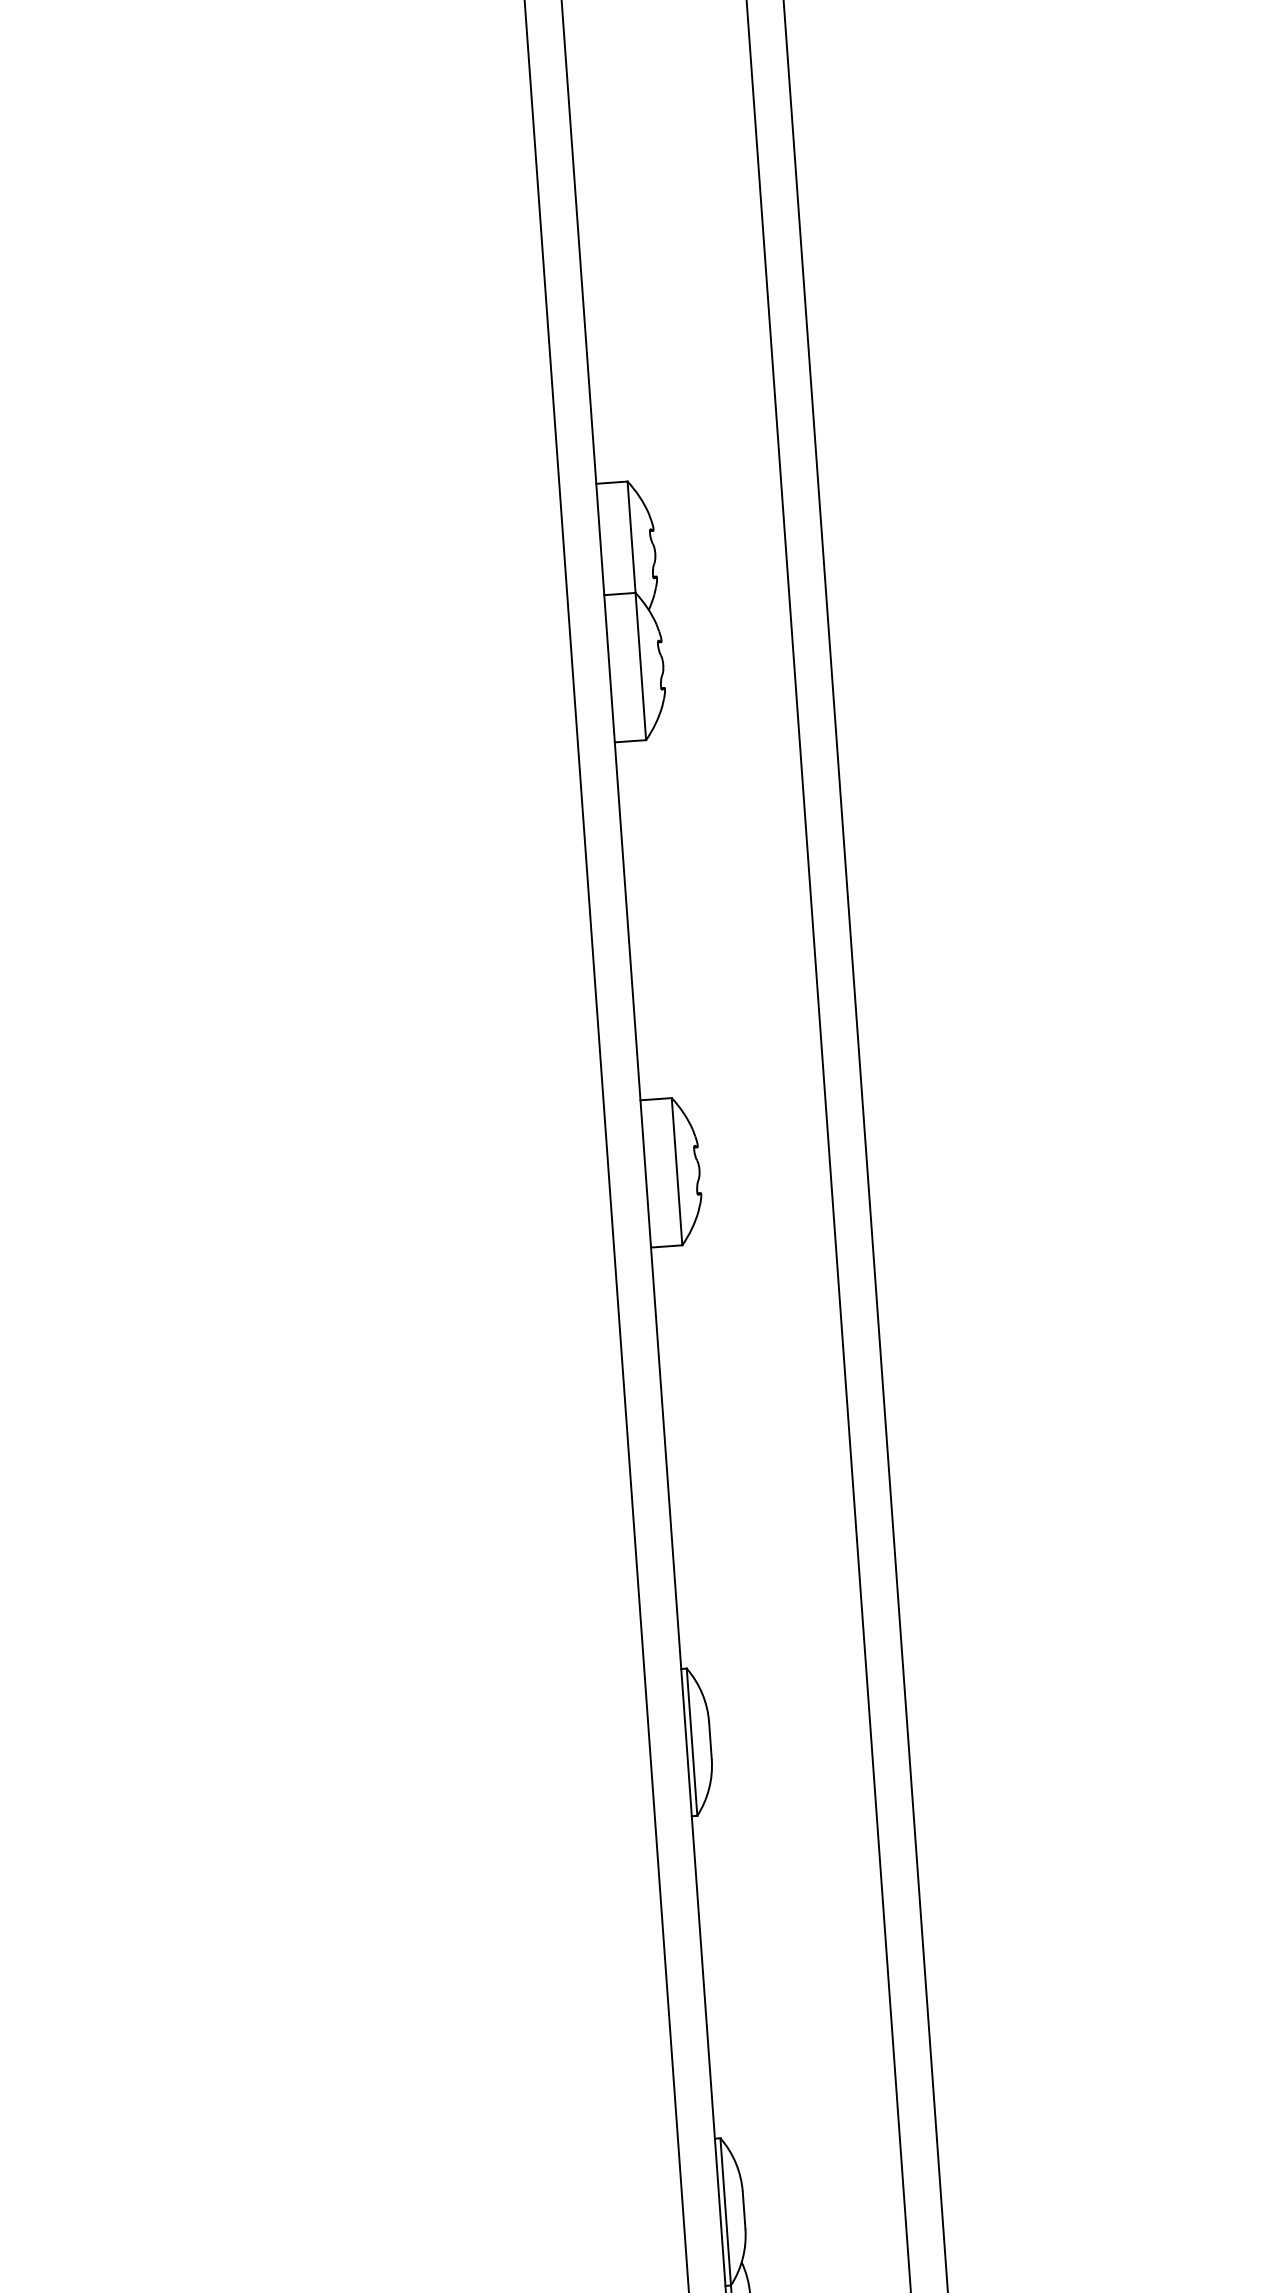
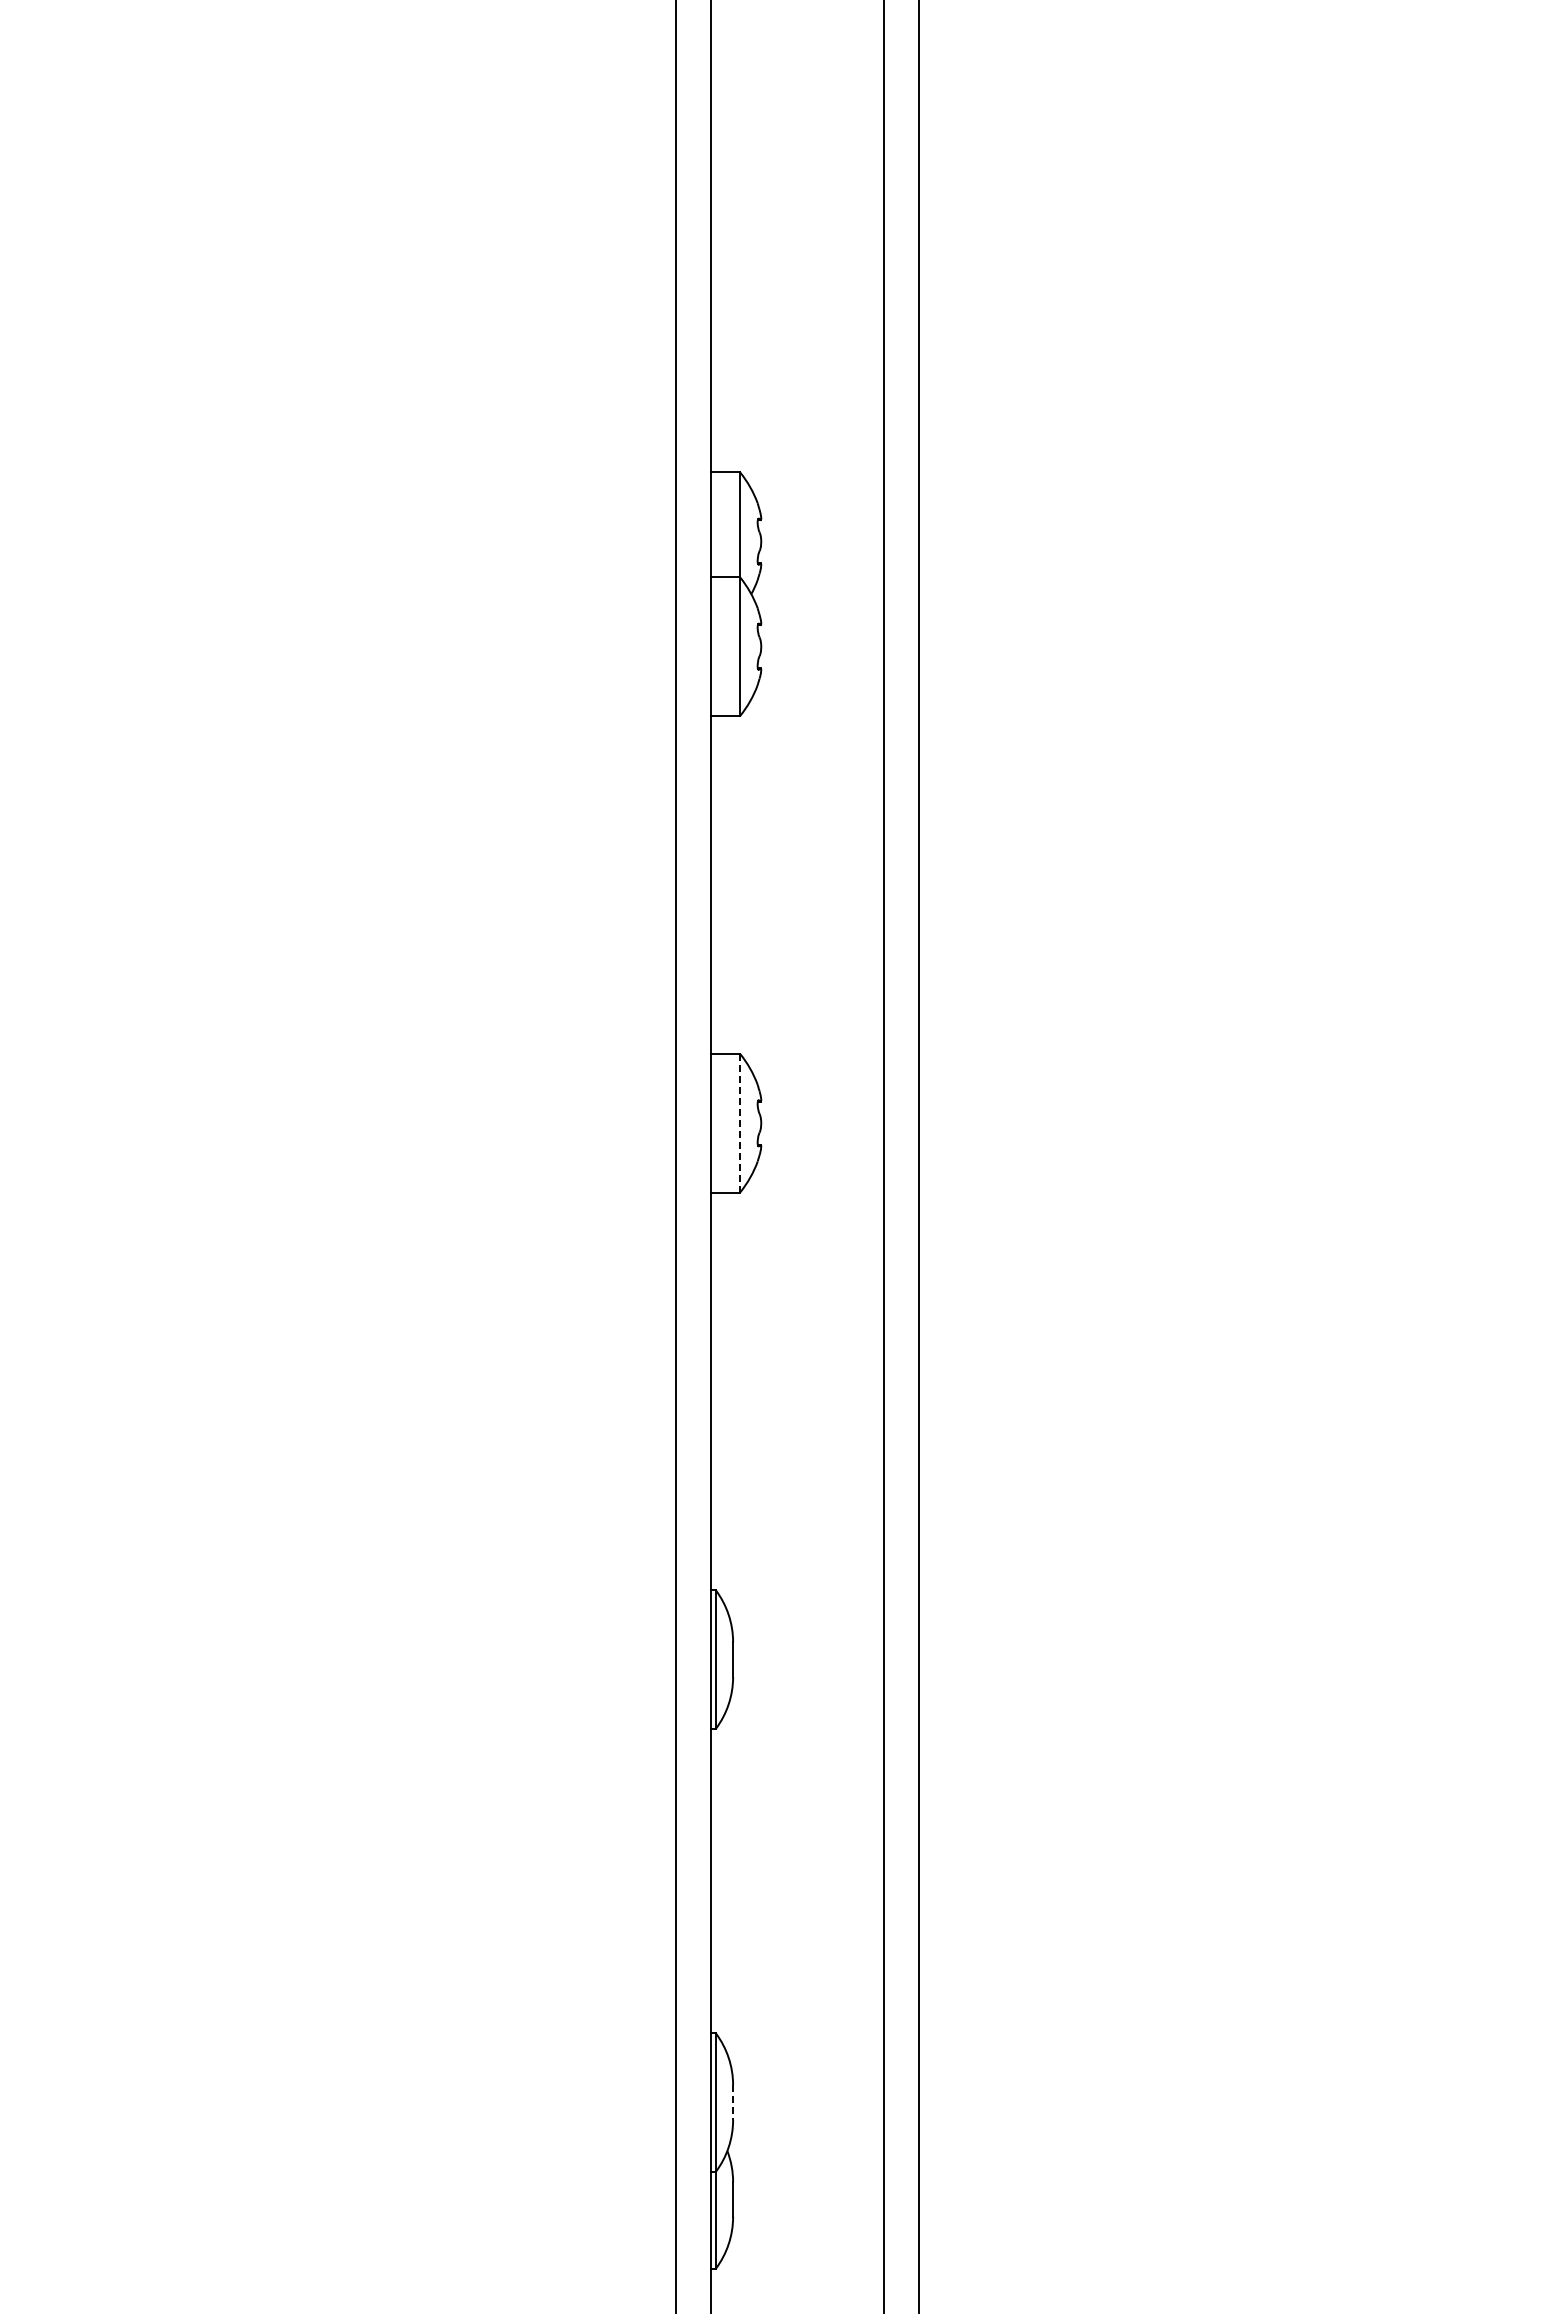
line: (677, 1171) -> (740, 1123), solid -> dashed
line: (744, 2211) -> (733, 2103), solid -> dashed

